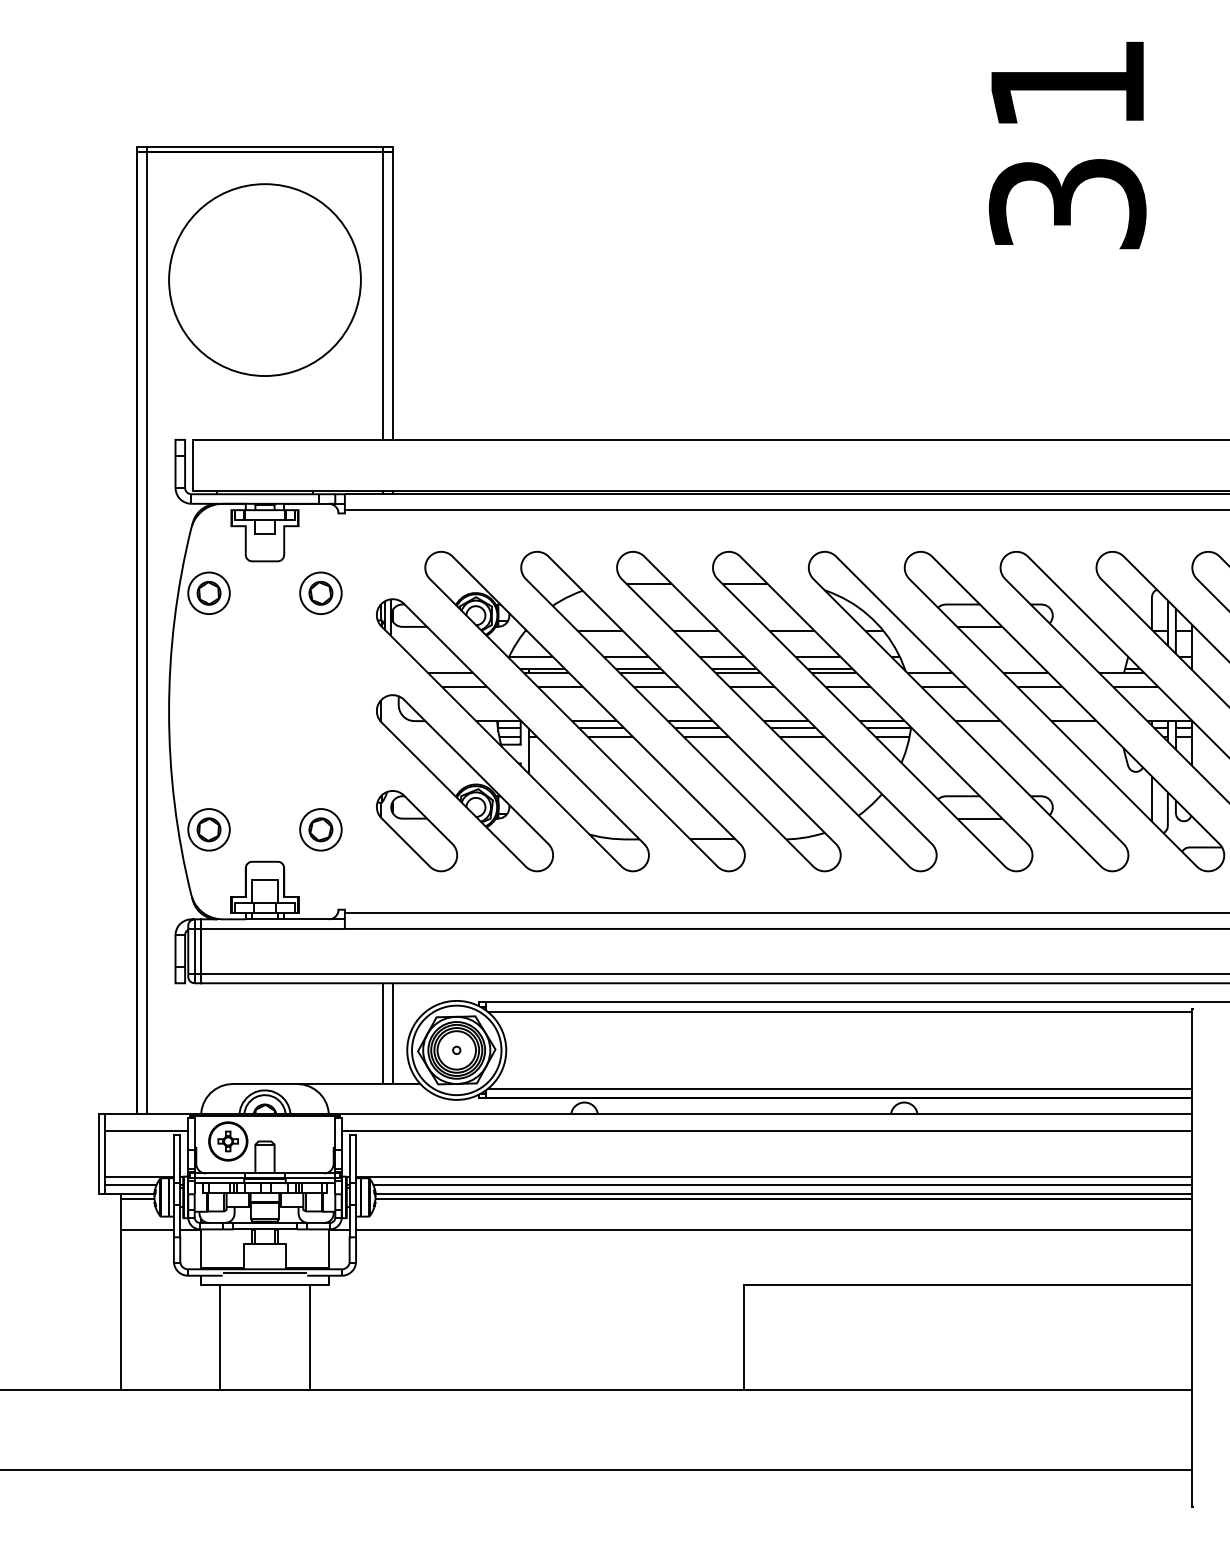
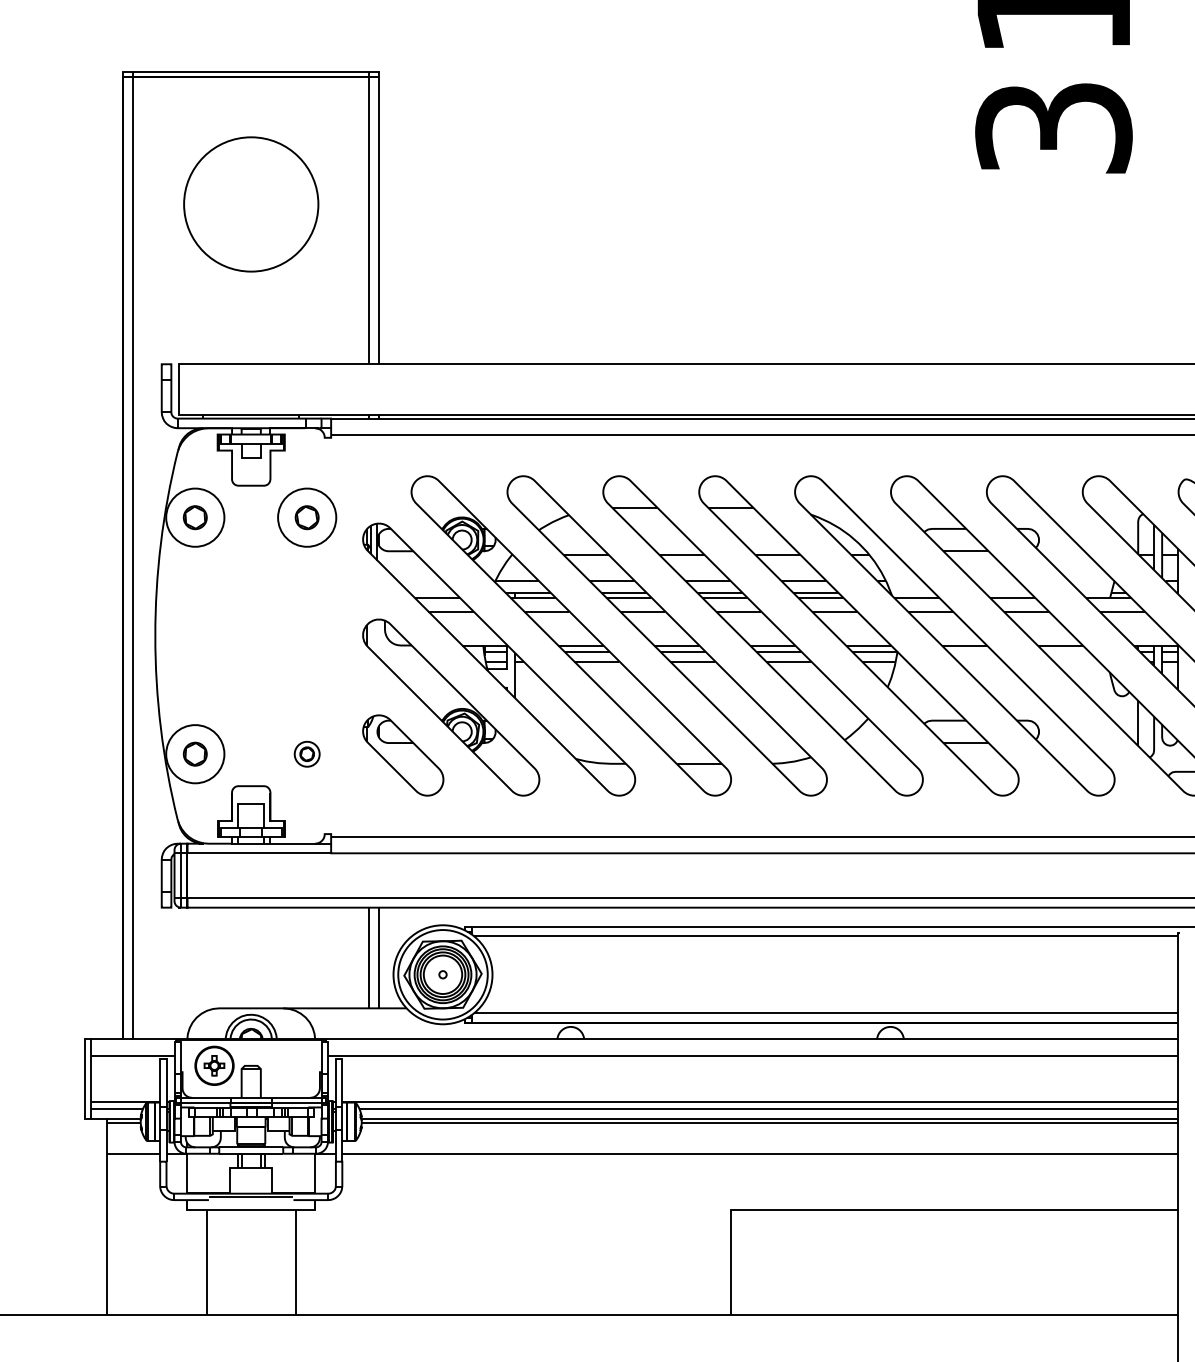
circle: (264, 280) -> (250, 204), size x0.7
circle: (208, 593) -> (194, 517), size x1.4
circle: (320, 593) -> (306, 517), size x1.4
circle: (208, 829) -> (194, 753), size x1.4
part: (320, 829) -> (306, 753), size x0.6

